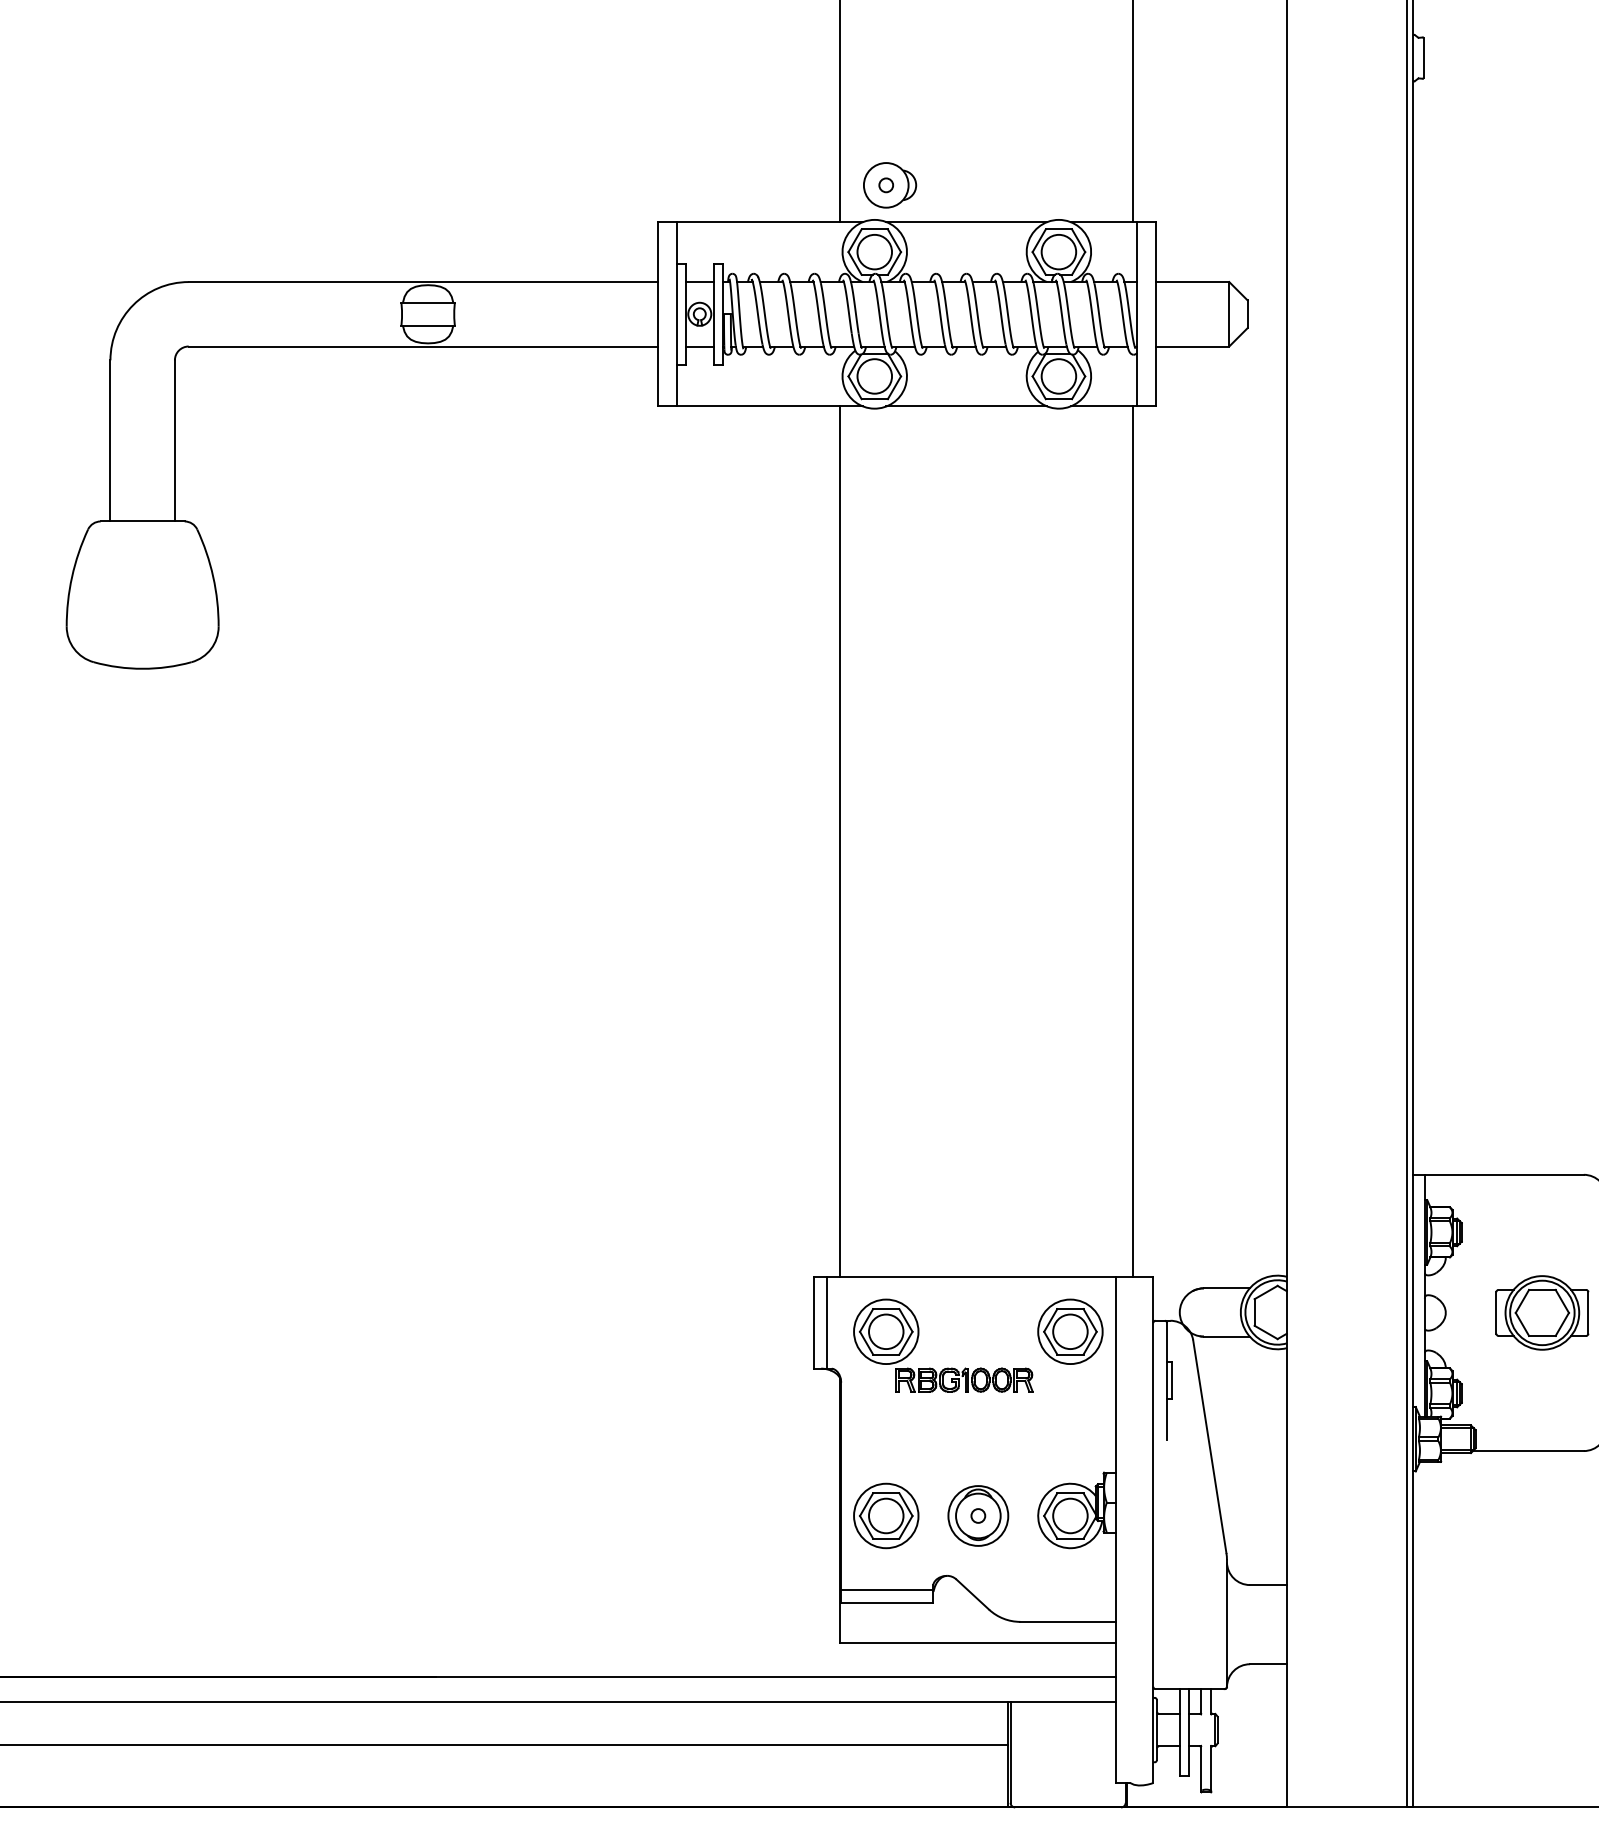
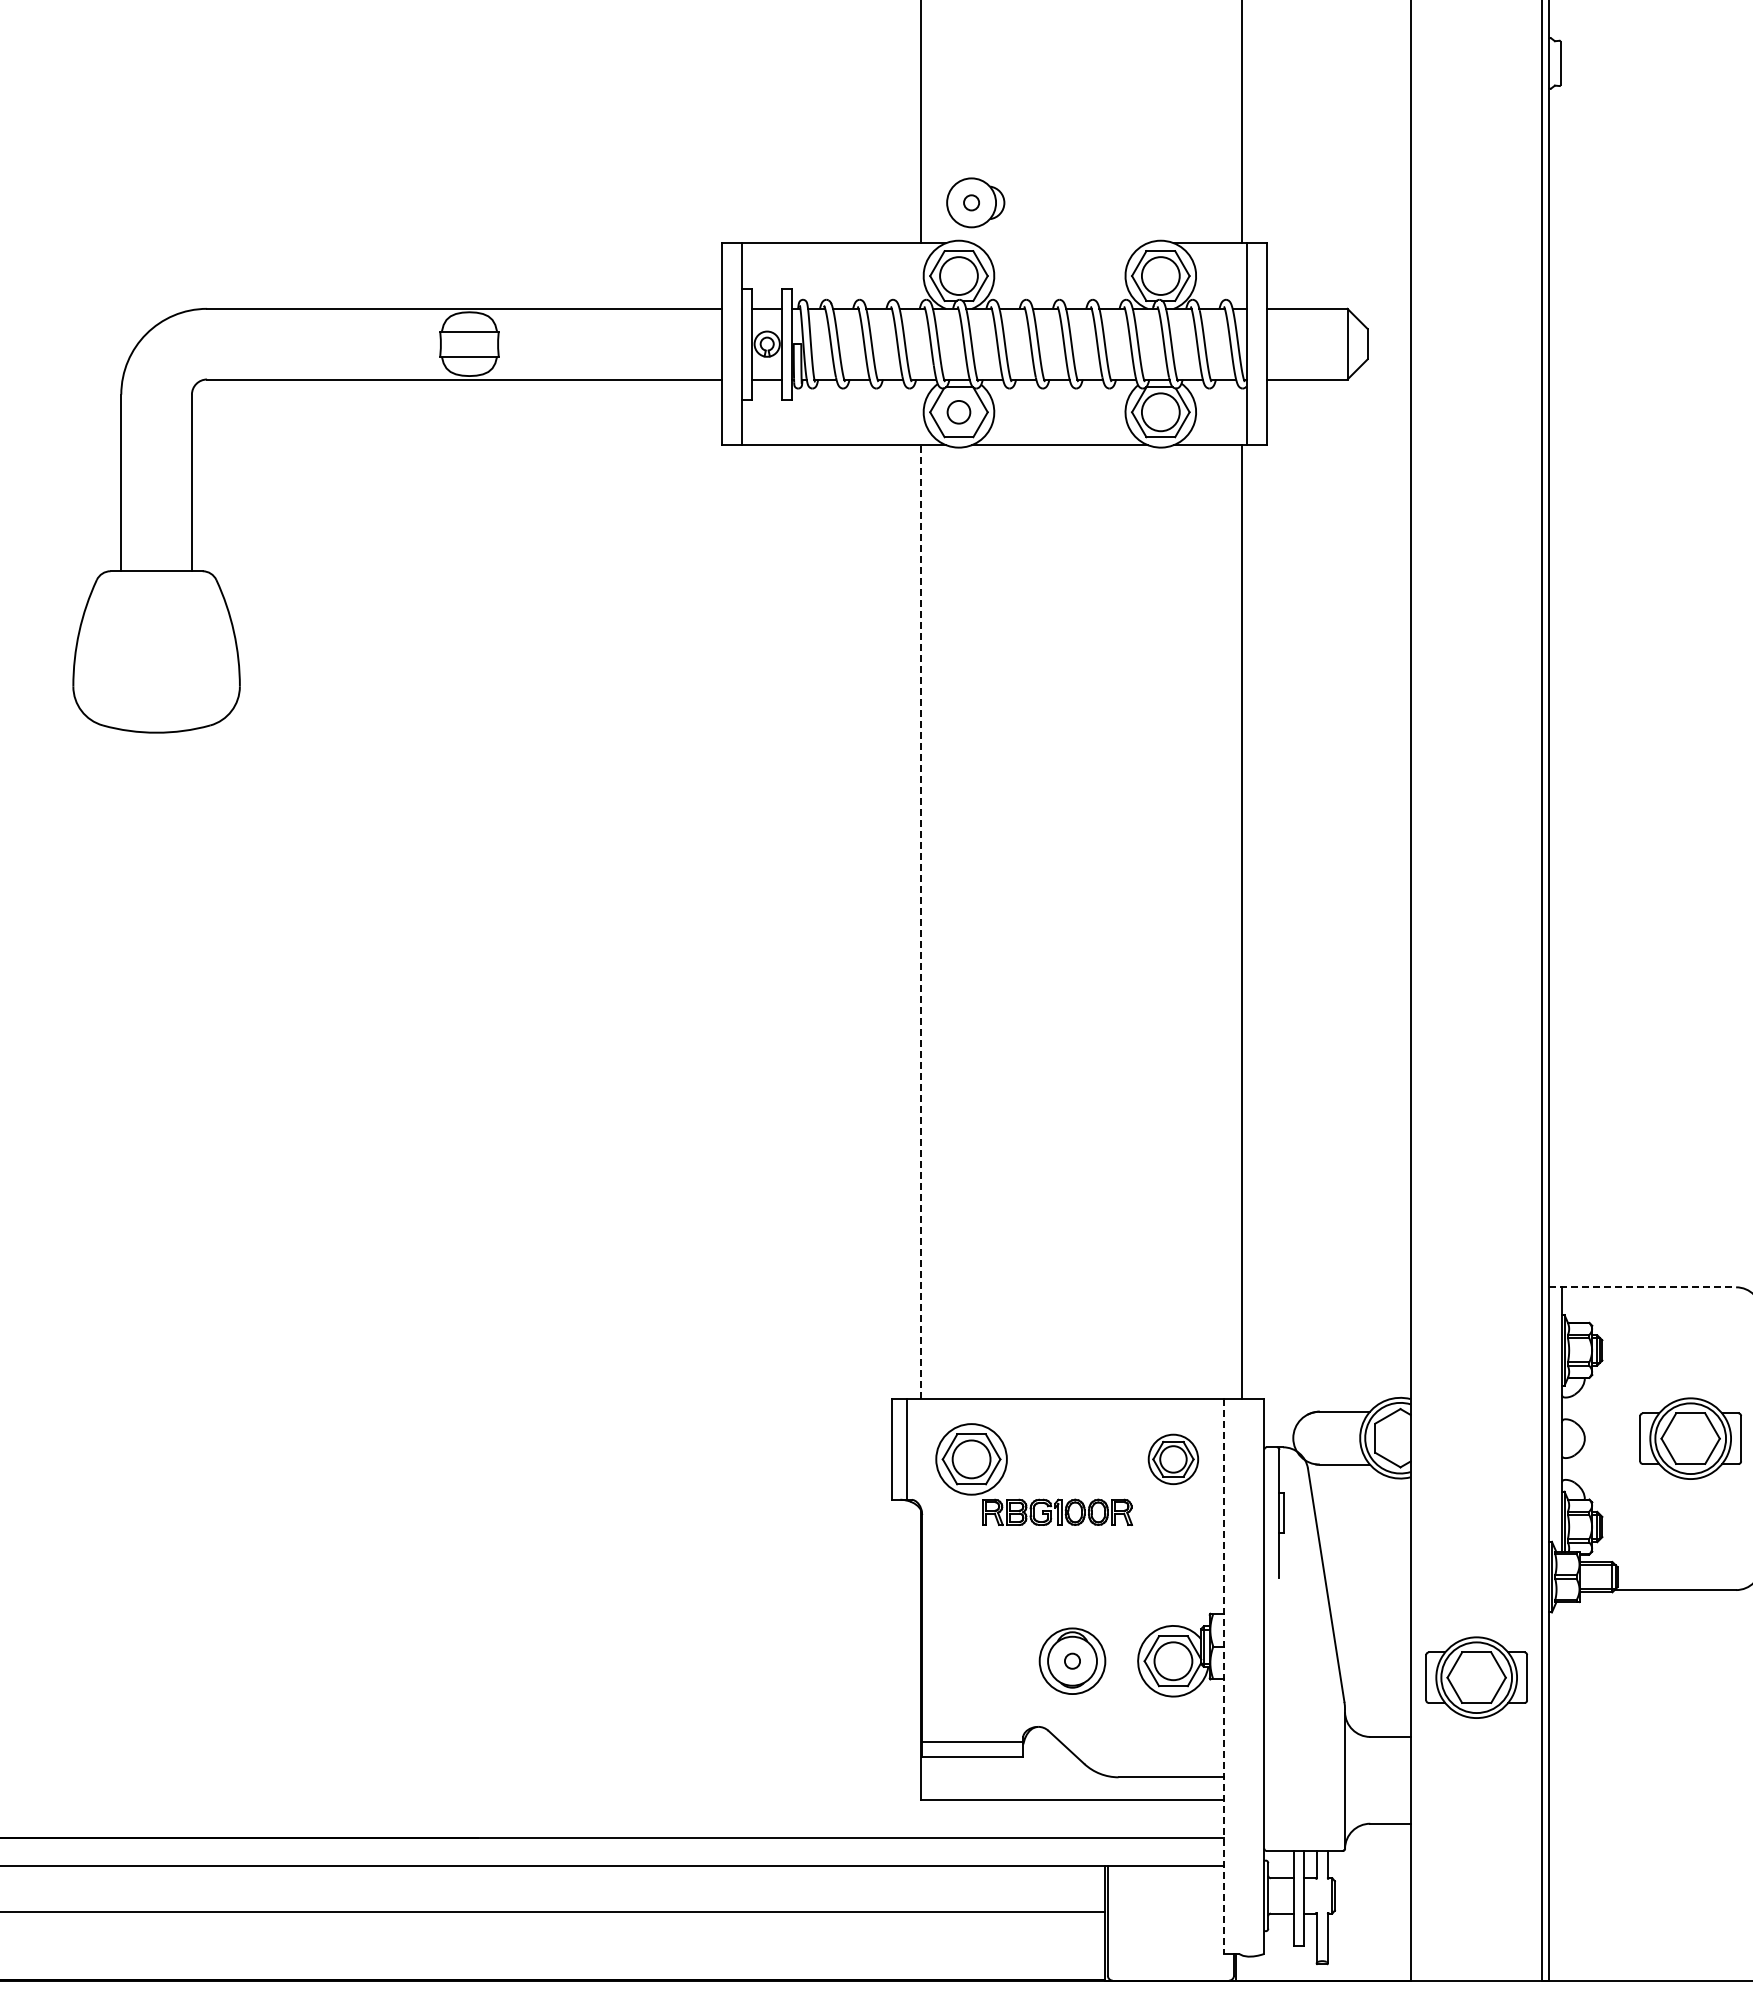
line: (966, 222) -> (1059, 243), removed
circle: (874, 376) -> (958, 412), size x0.6
line: (840, 841) -> (921, 921), solid -> dashed
line: (1499, 1174) -> (1643, 1287), solid -> dashed
part: (1070, 1331) -> (1173, 1459), size x0.7
part: (886, 1516) -> (971, 1661), removed
line: (1116, 1529) -> (1223, 1676), solid -> dashed
part: (1346, 1530) -> (1476, 1677), added

